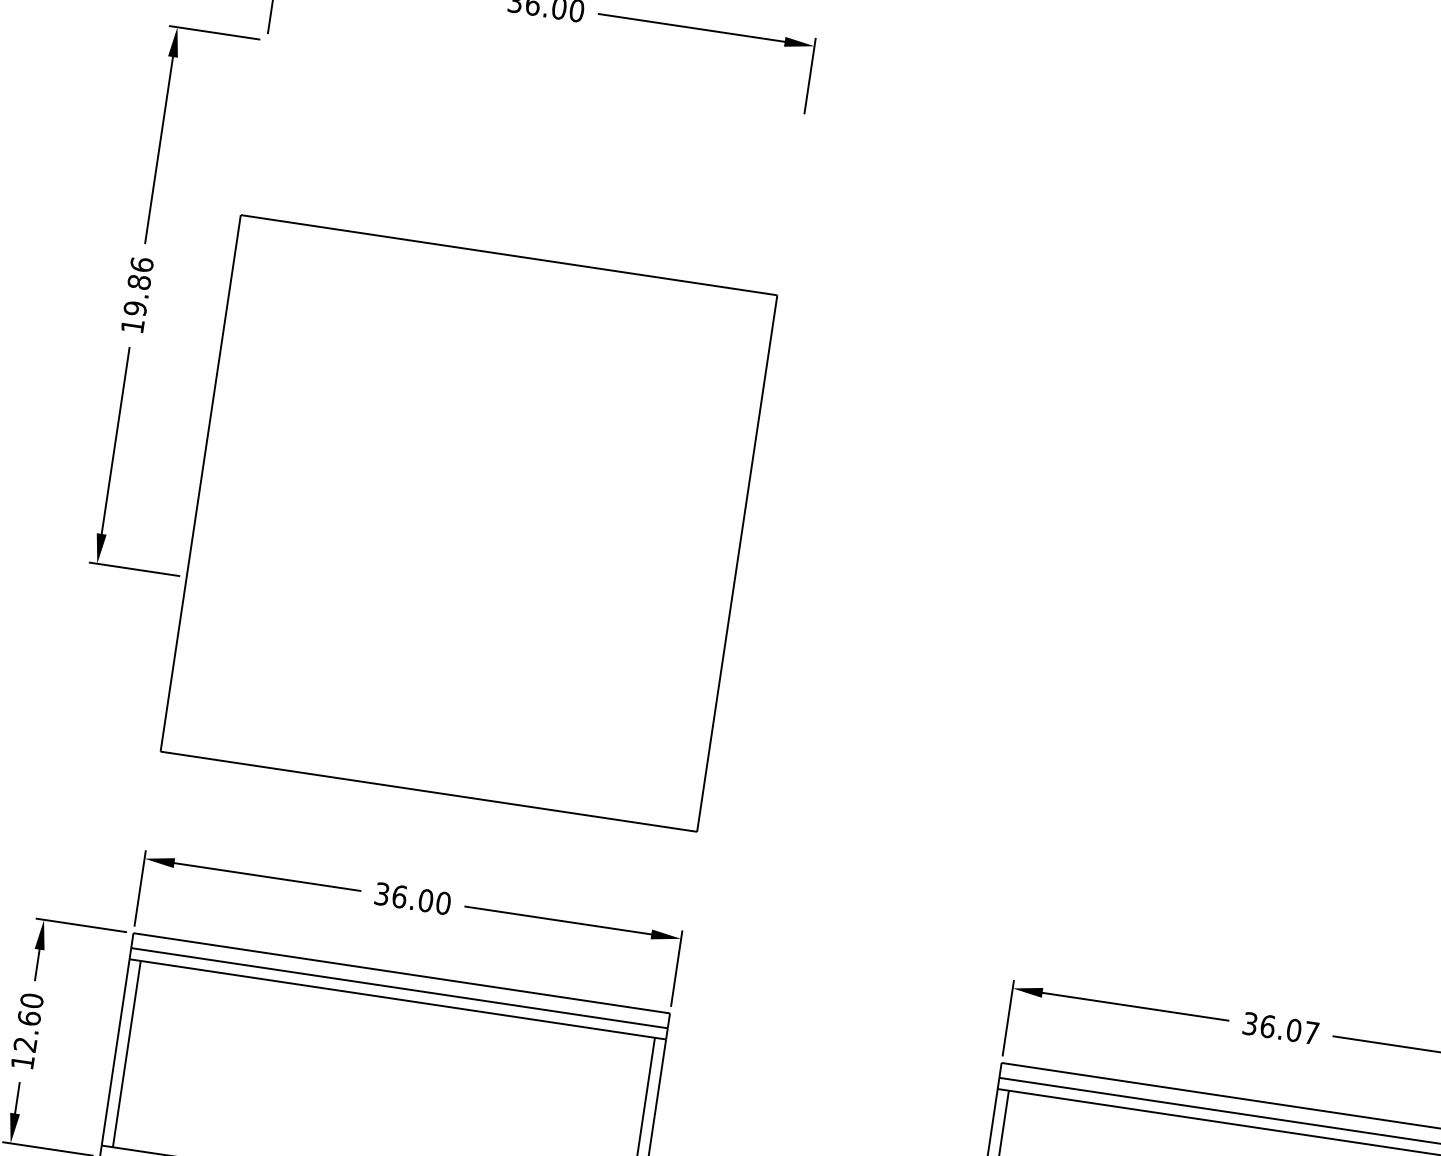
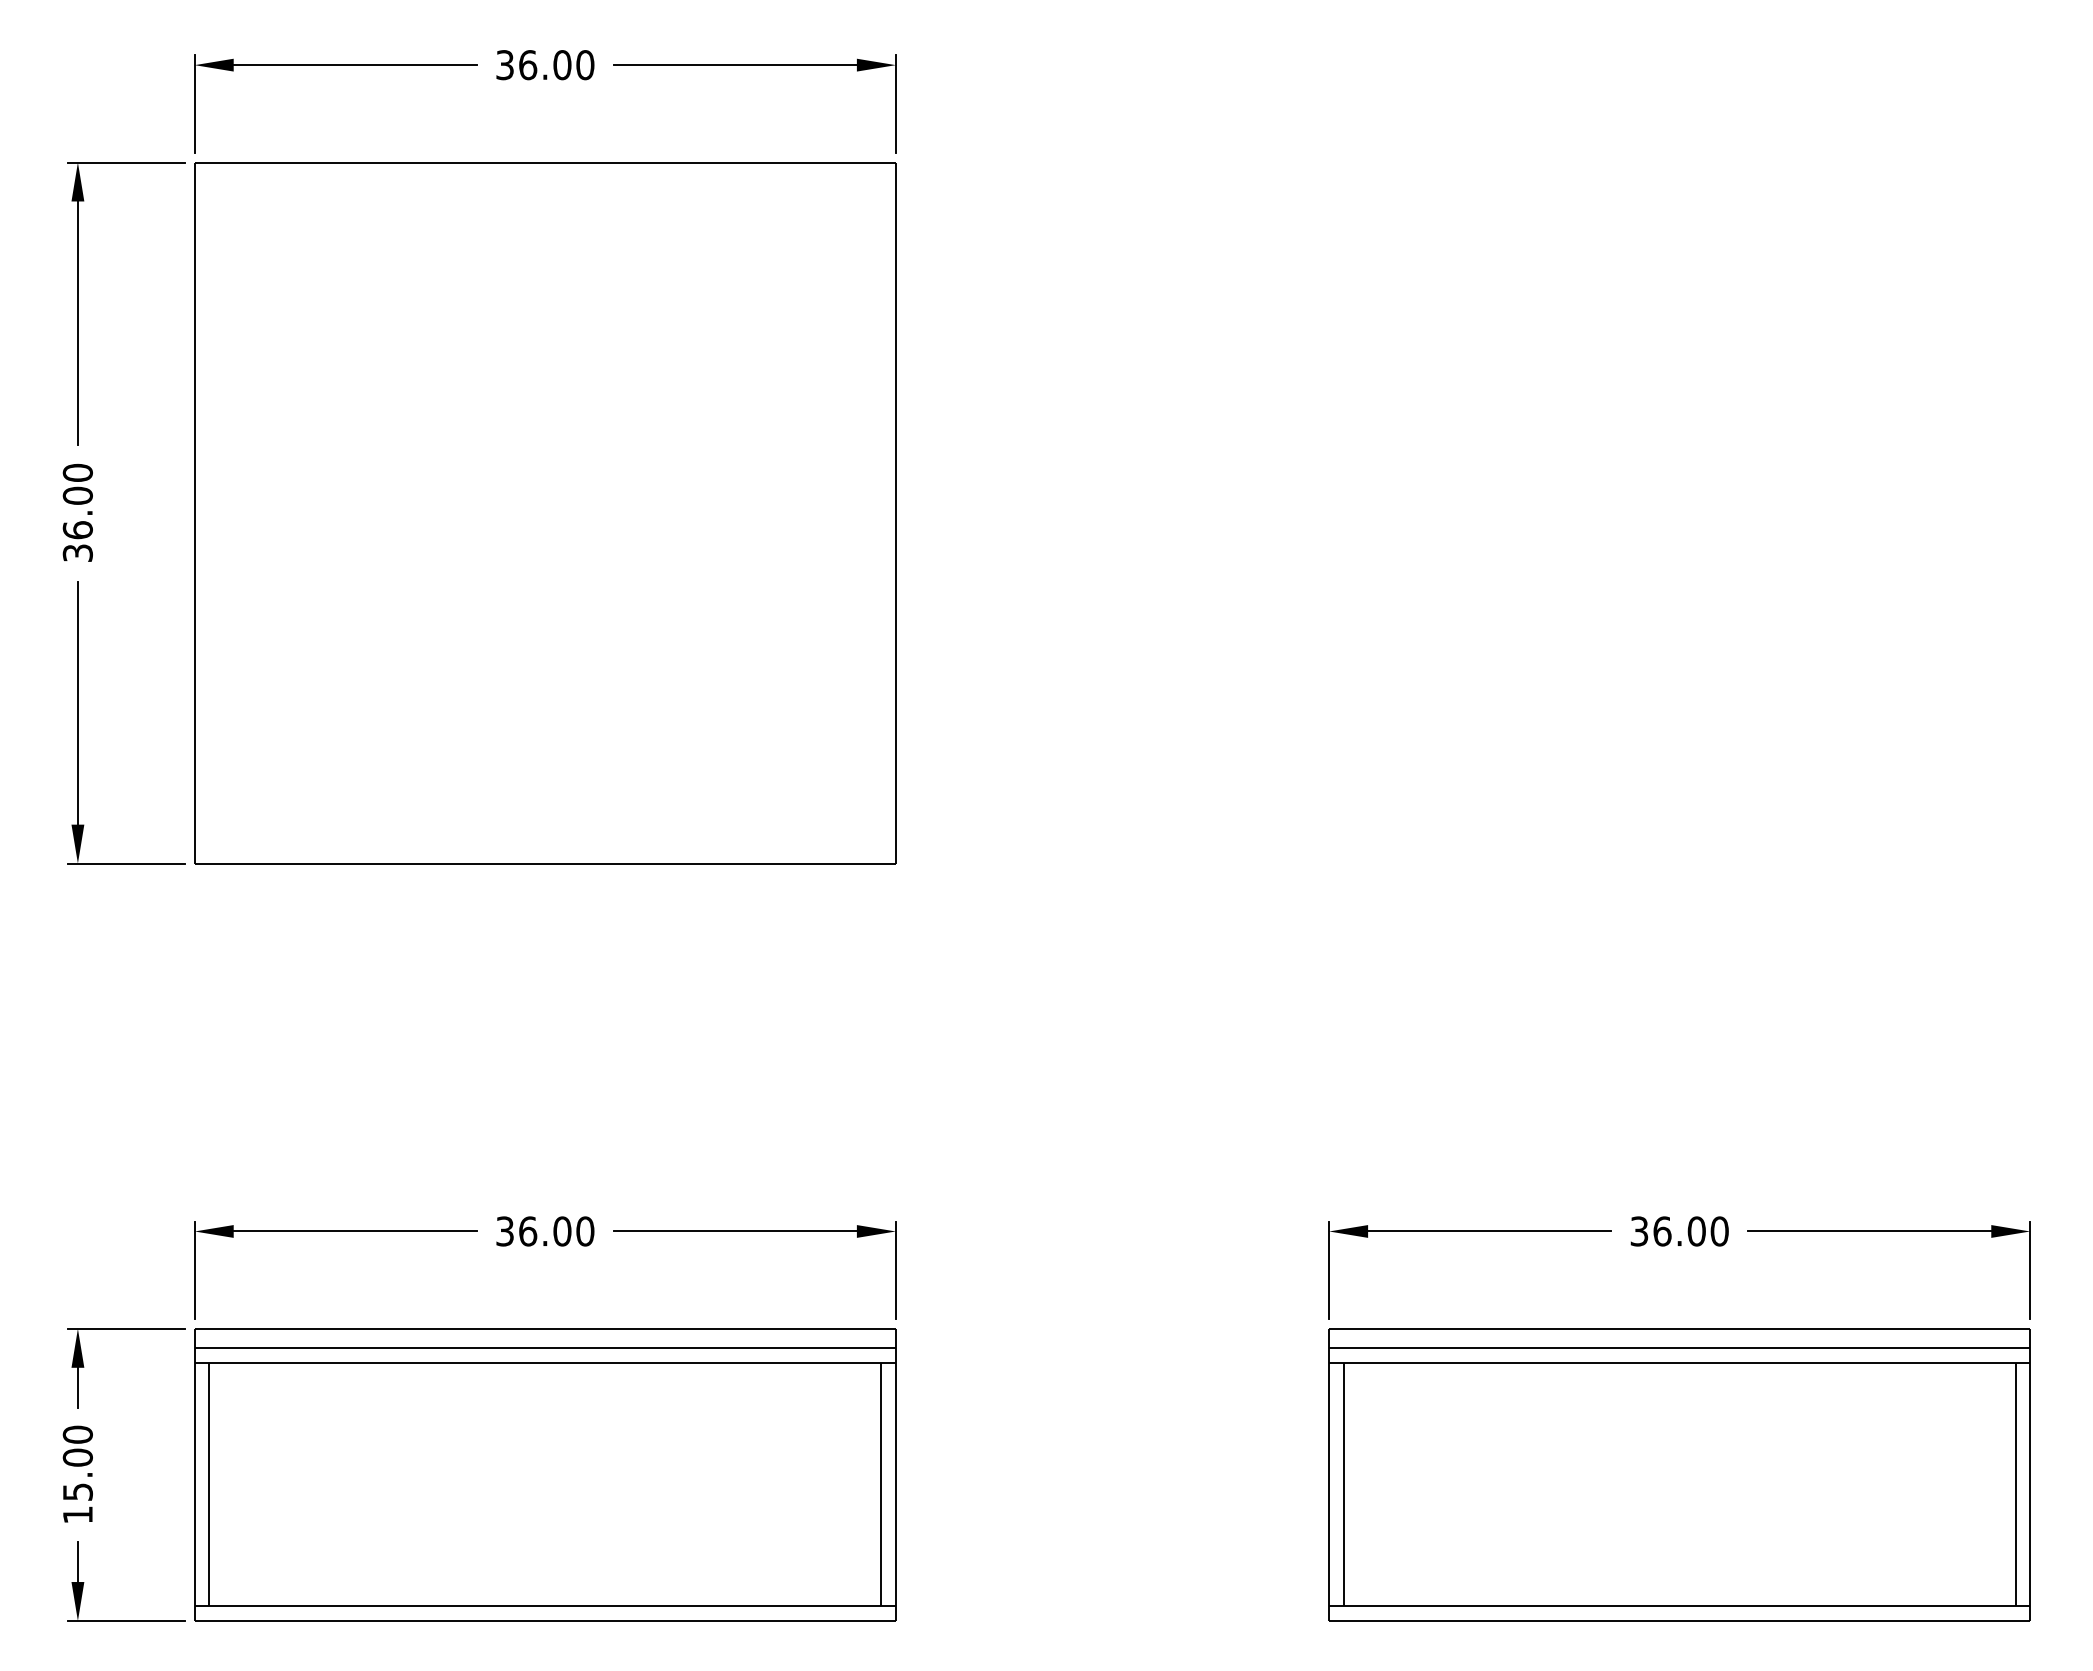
text: (137, 295) -> (77, 512), 19.86 -> 36.00
part: (469, 523) -> (545, 513), moved
text: (27, 1031) -> (77, 1474), 12.60 -> 15.00
text: (1311, 1033) -> (1719, 1231), 36.07 -> 36.00

